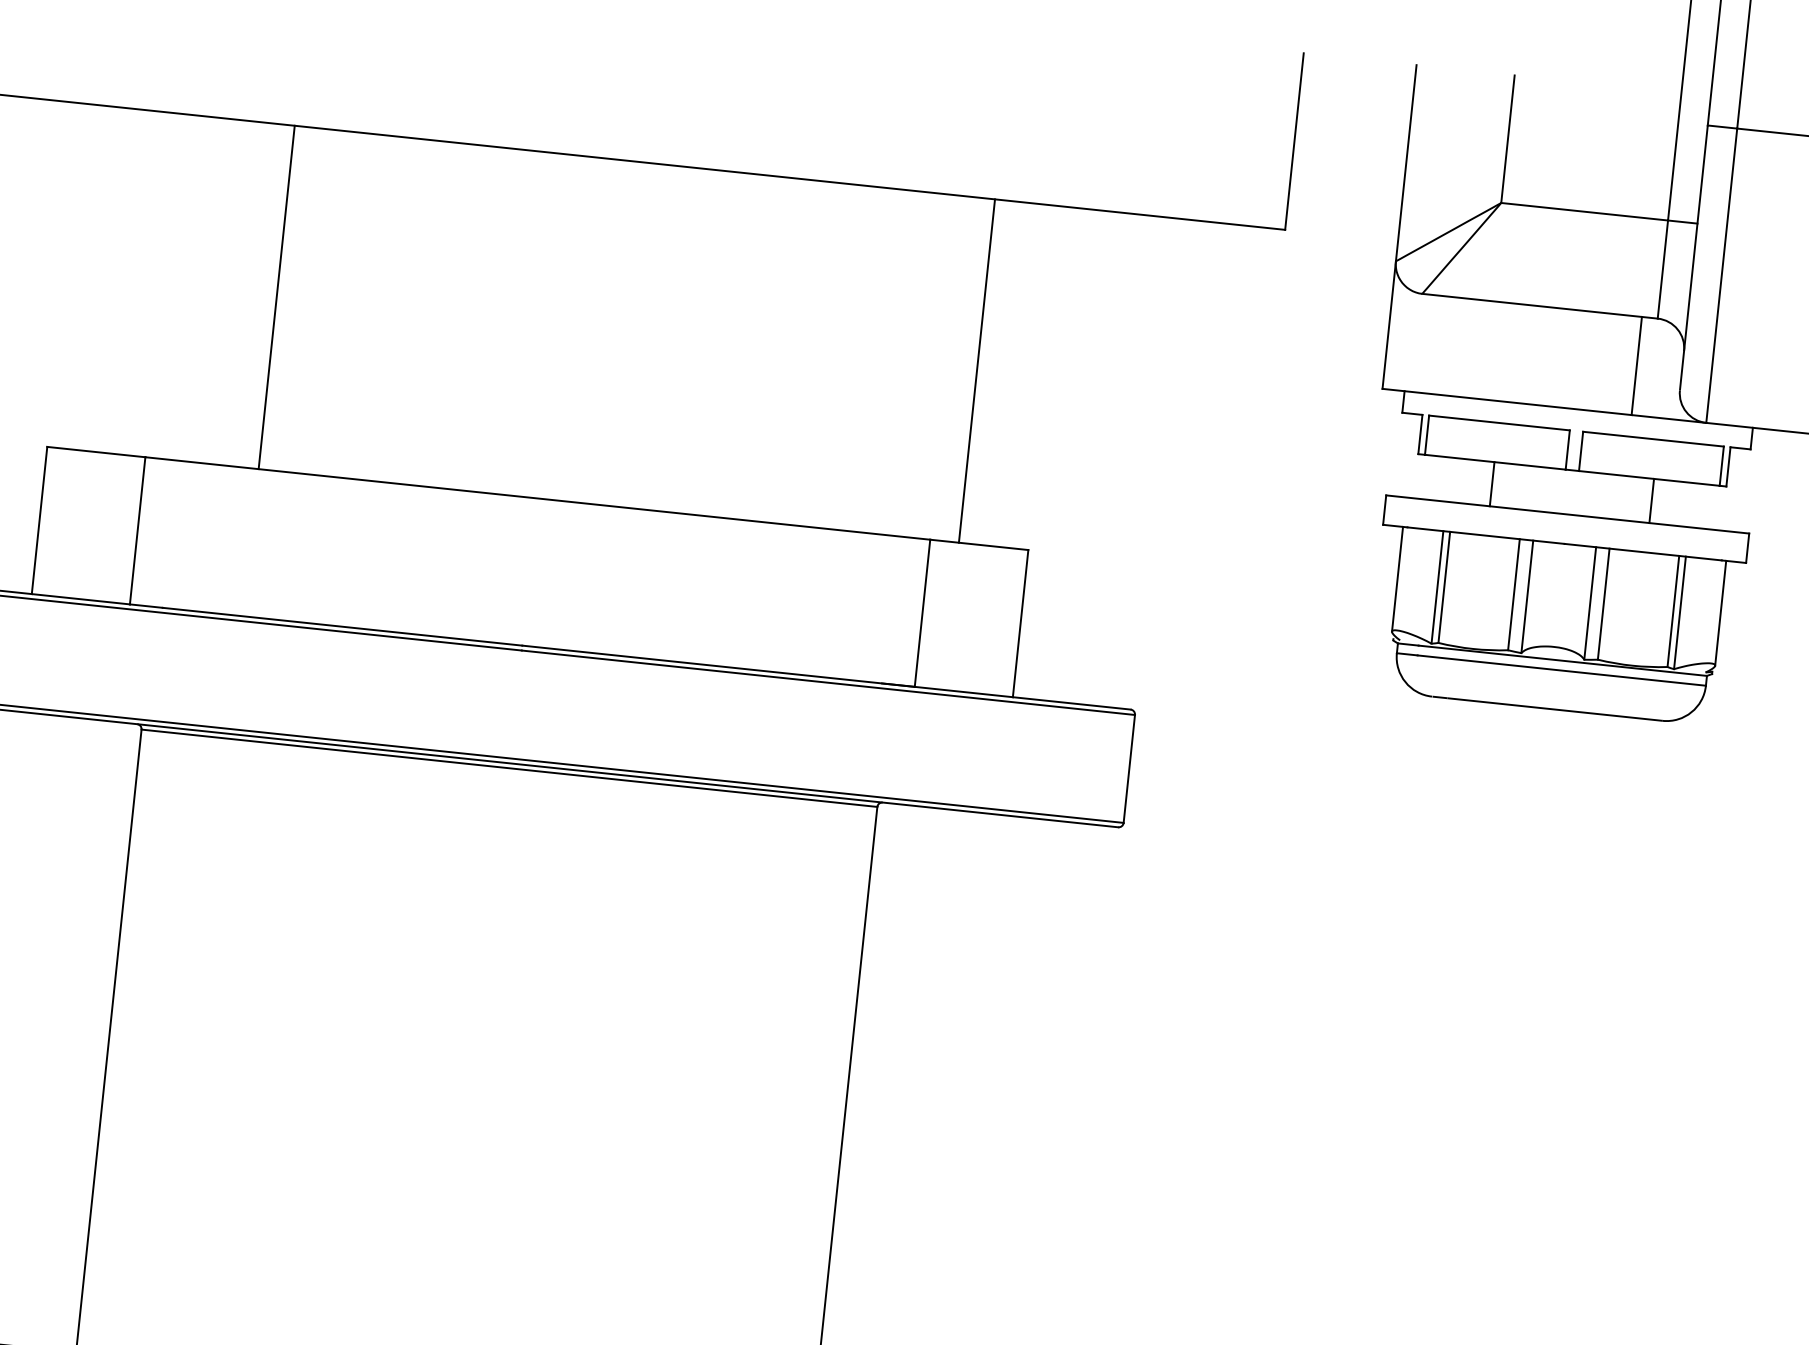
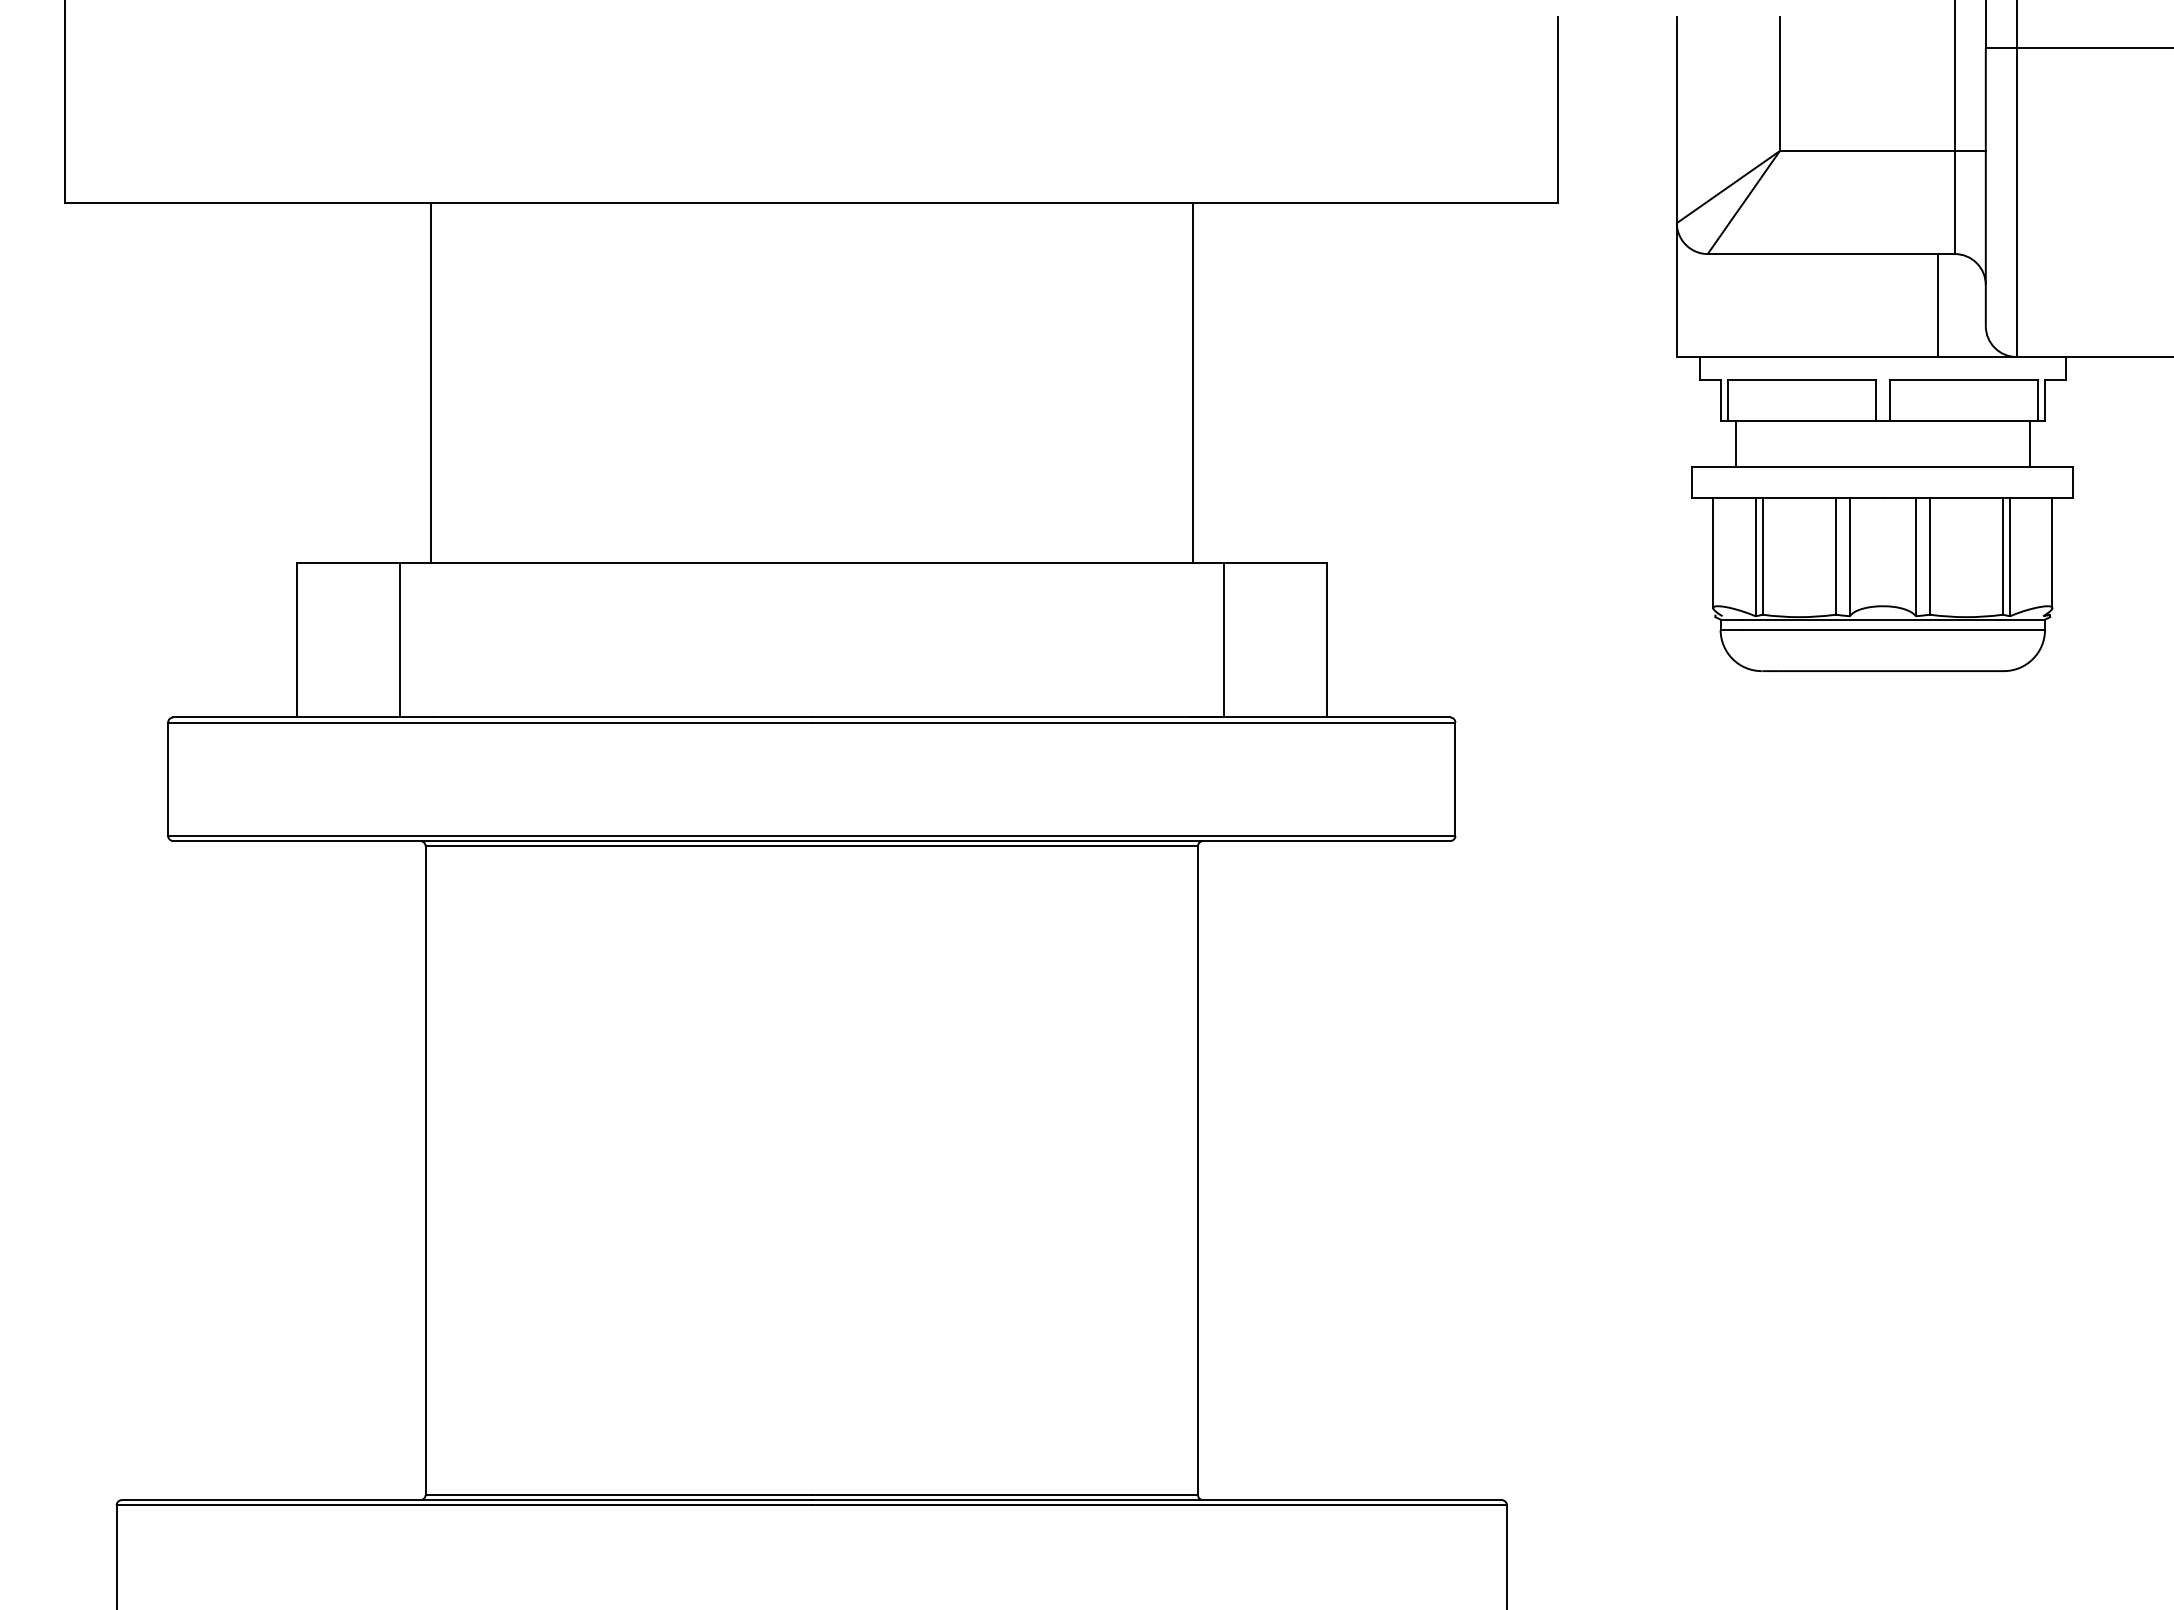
line: (276, 297) -> (430, 382), moved
line: (976, 370) -> (1192, 382), moved
line: (1492, 483) -> (1736, 443), moved
line: (1651, 500) -> (2029, 443), moved

